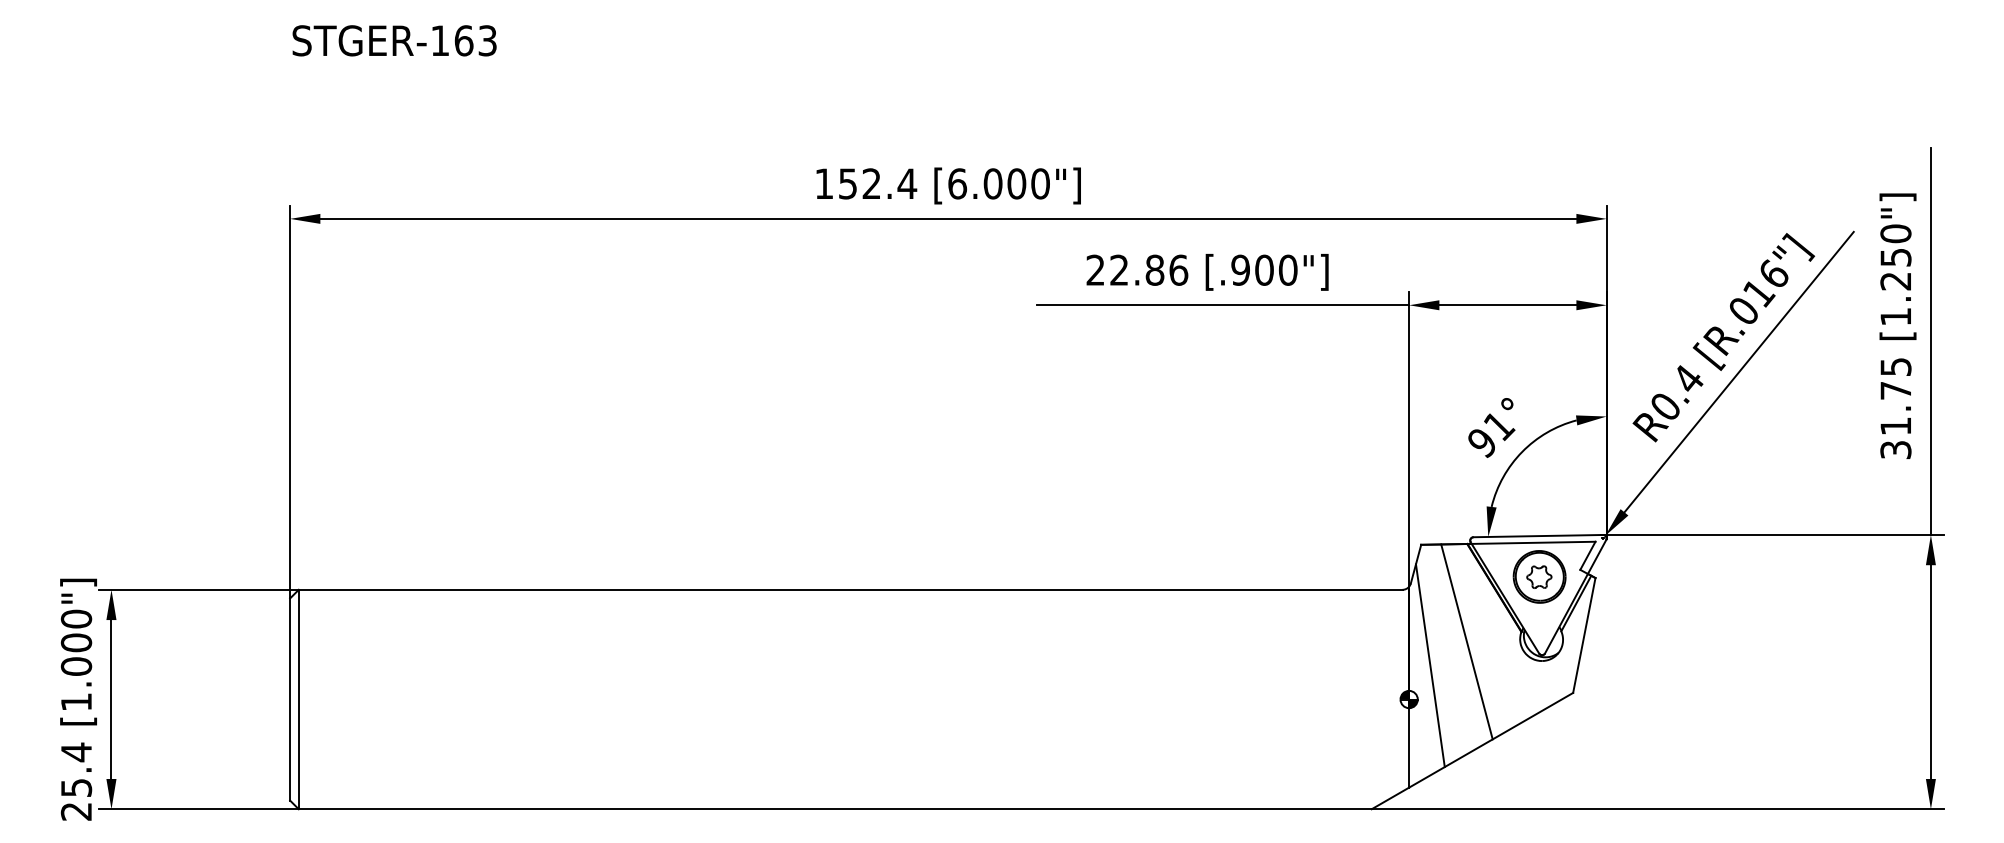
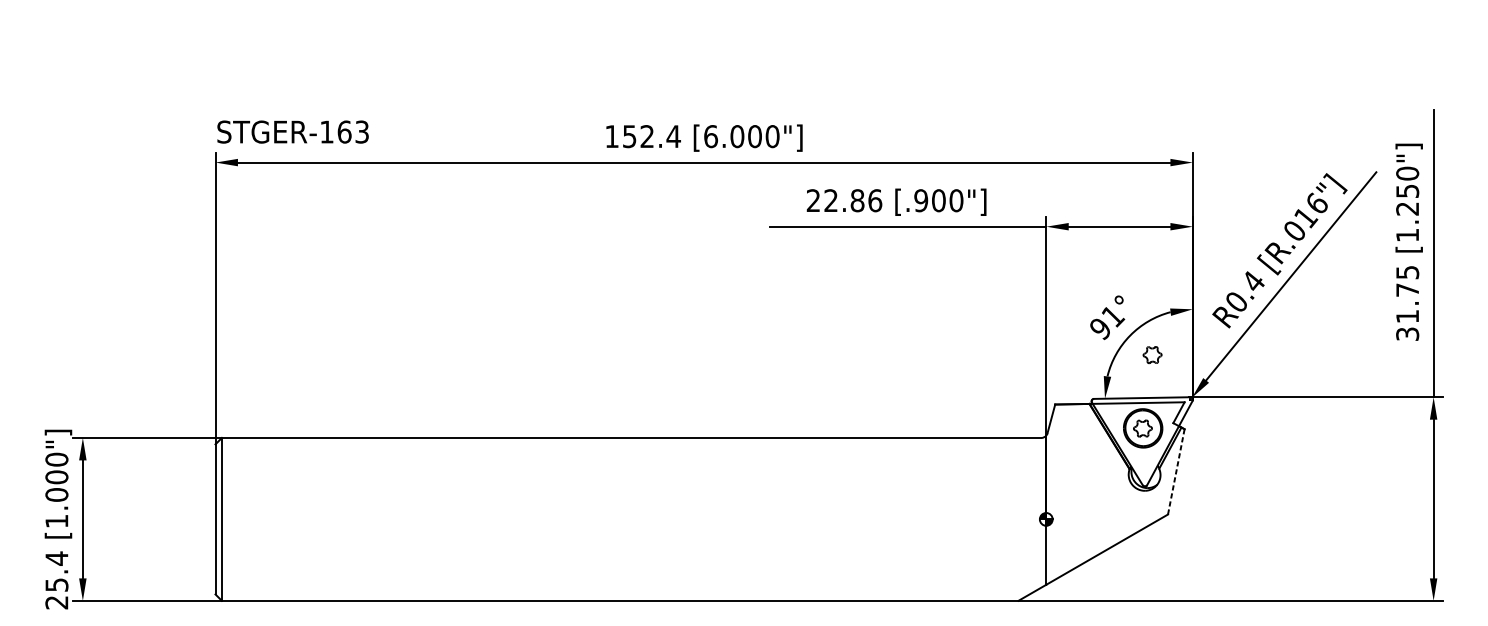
text: (394, 40) -> (292, 131), moved
part: (1552, 477) -> (1152, 354), added
line: (1584, 635) -> (1176, 471), solid -> dashed
line: (1466, 641) -> (1088, 476), removed
line: (1429, 665) -> (1061, 494), removed

